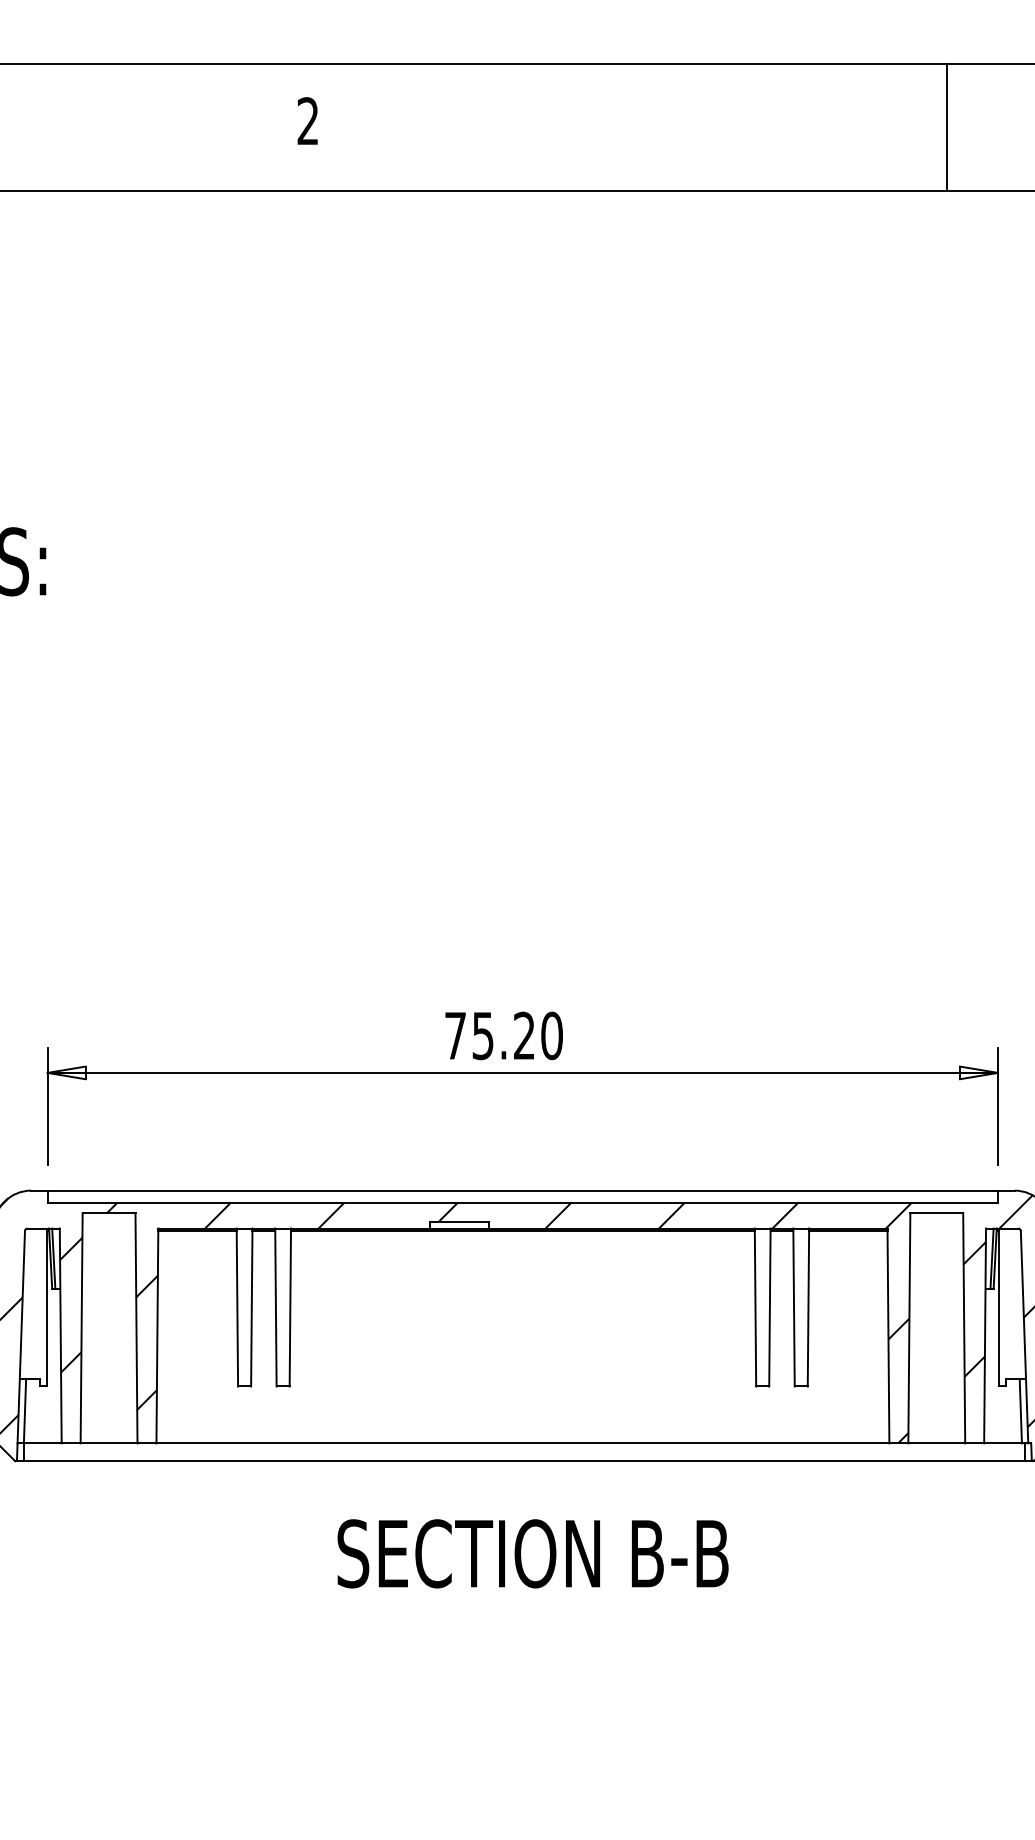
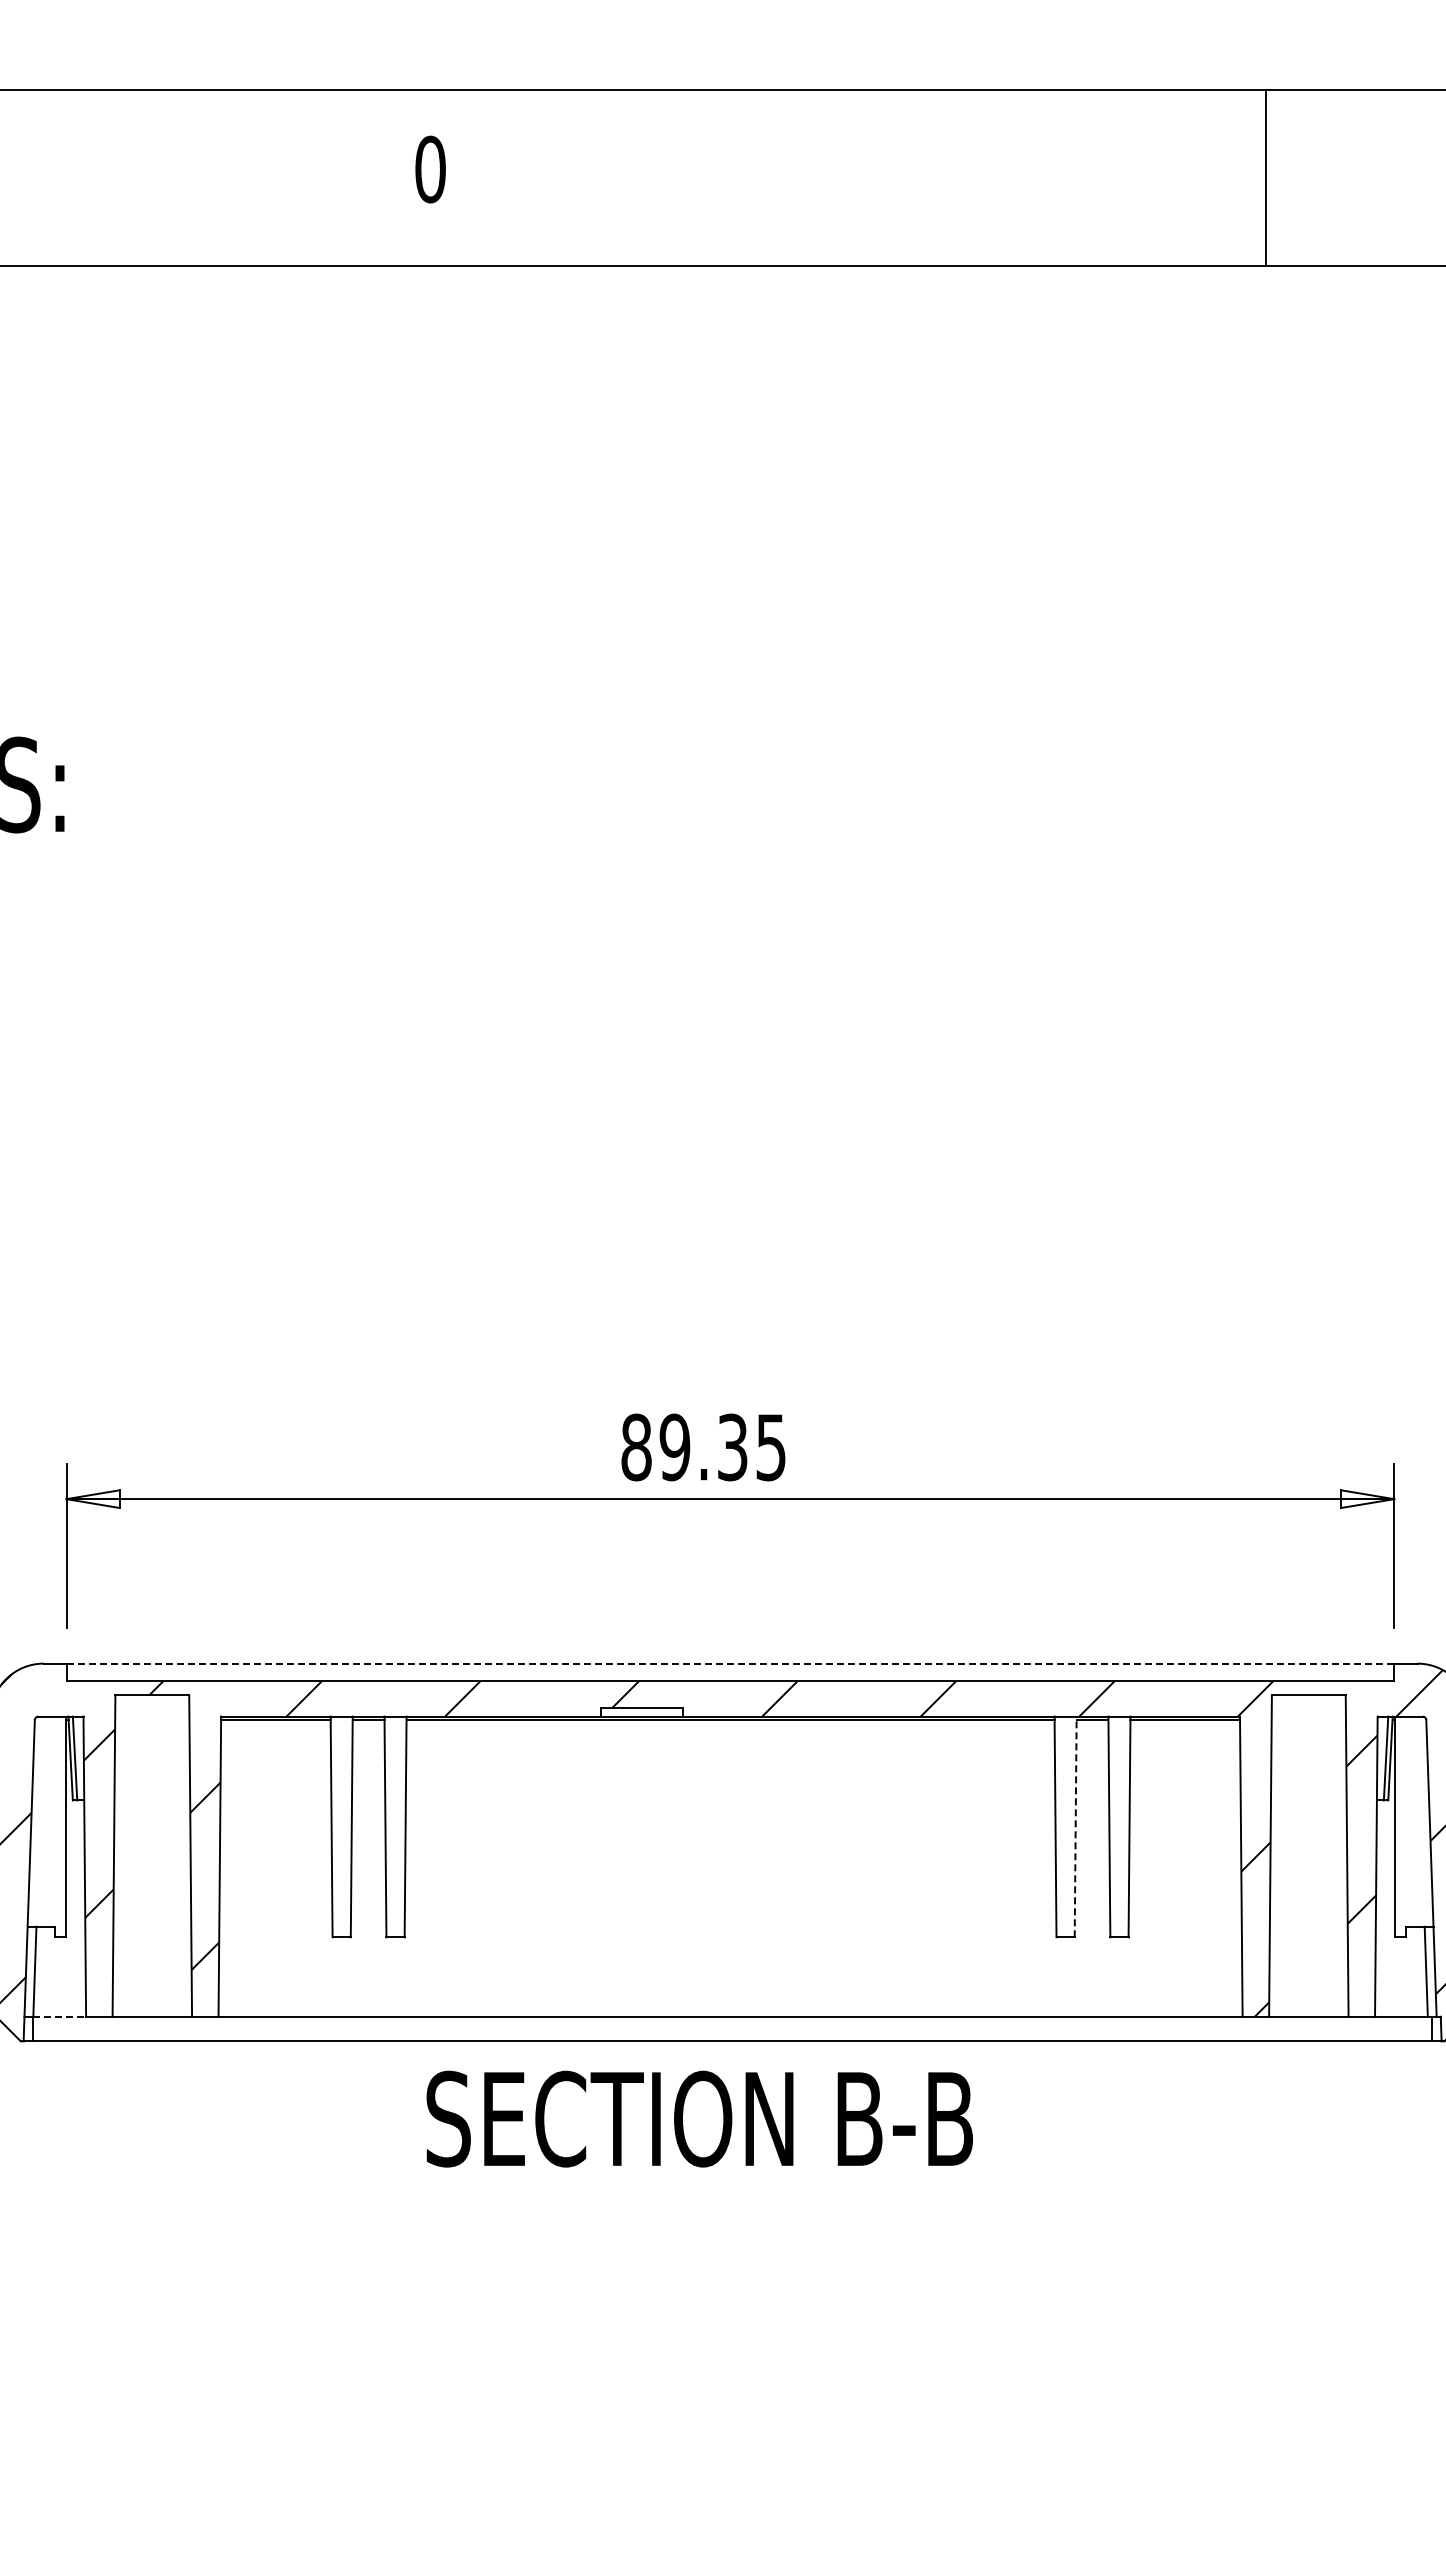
text: (308, 121) -> (430, 169), 2 -> 0
line: (947, 127) -> (1265, 177), moved
text: (503, 1035) -> (703, 1447), 75.20 -> 89.35
line: (522, 1190) -> (730, 1663), solid -> dashed
line: (769, 1307) -> (1075, 1826), solid -> dashed
line: (43, 1443) -> (60, 2016), solid -> dashed
text: (532, 1553) -> (699, 2118), moved

